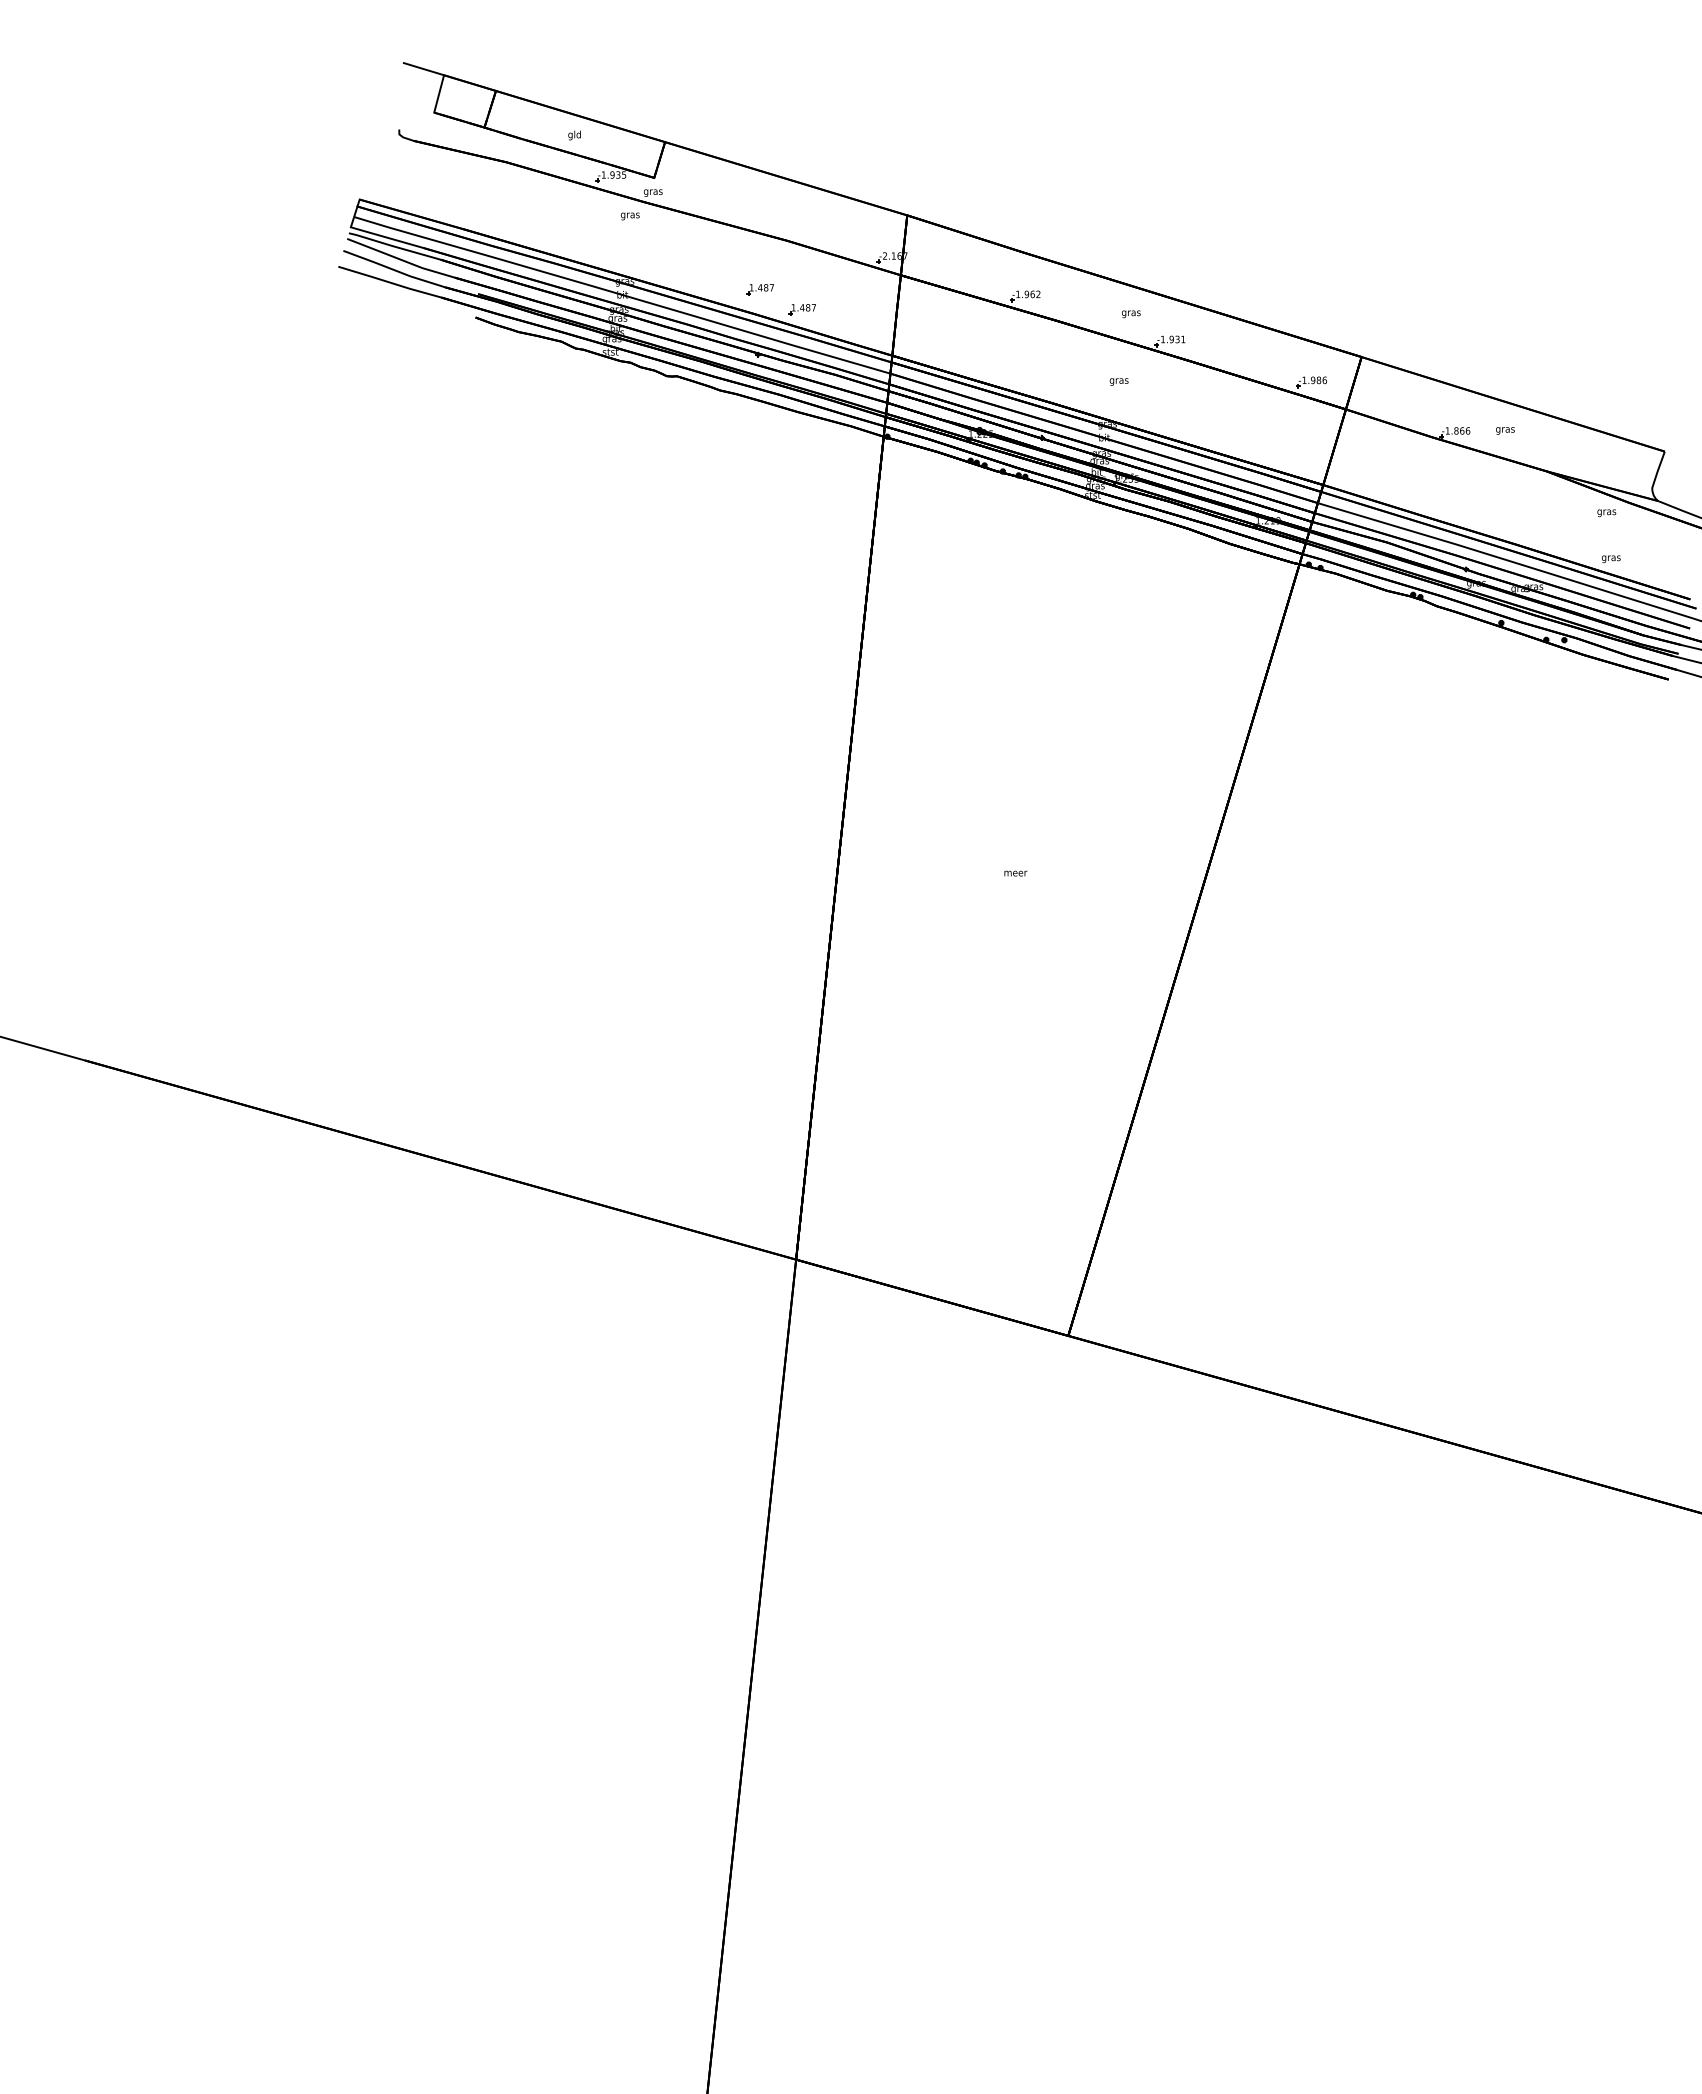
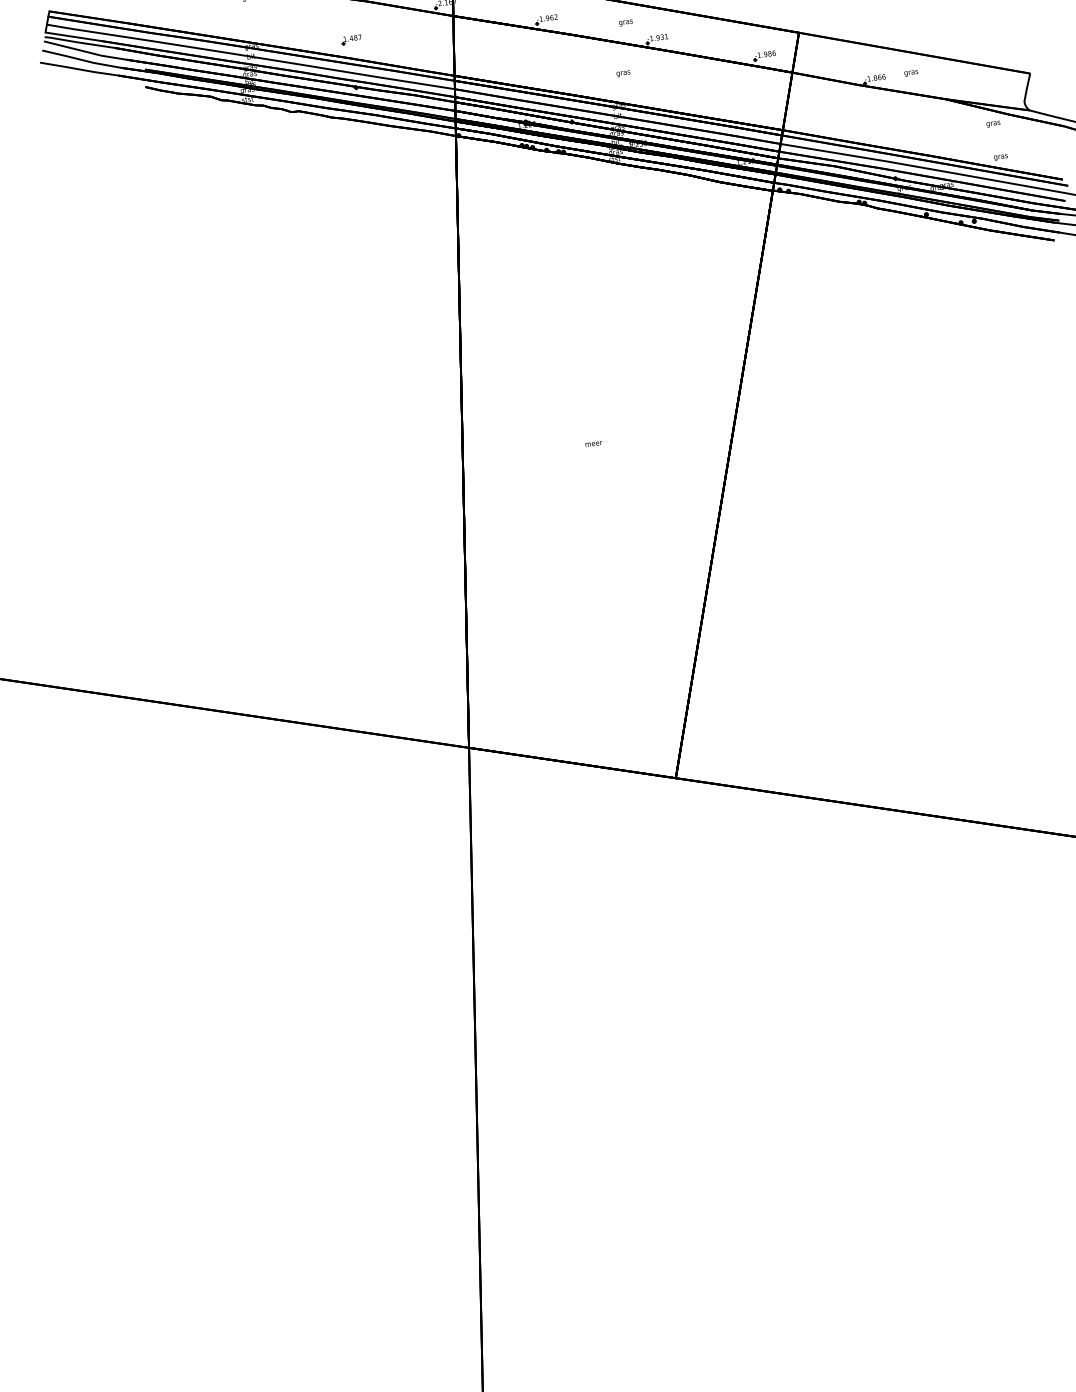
part: (801, 309) -> (383, 50), removed

